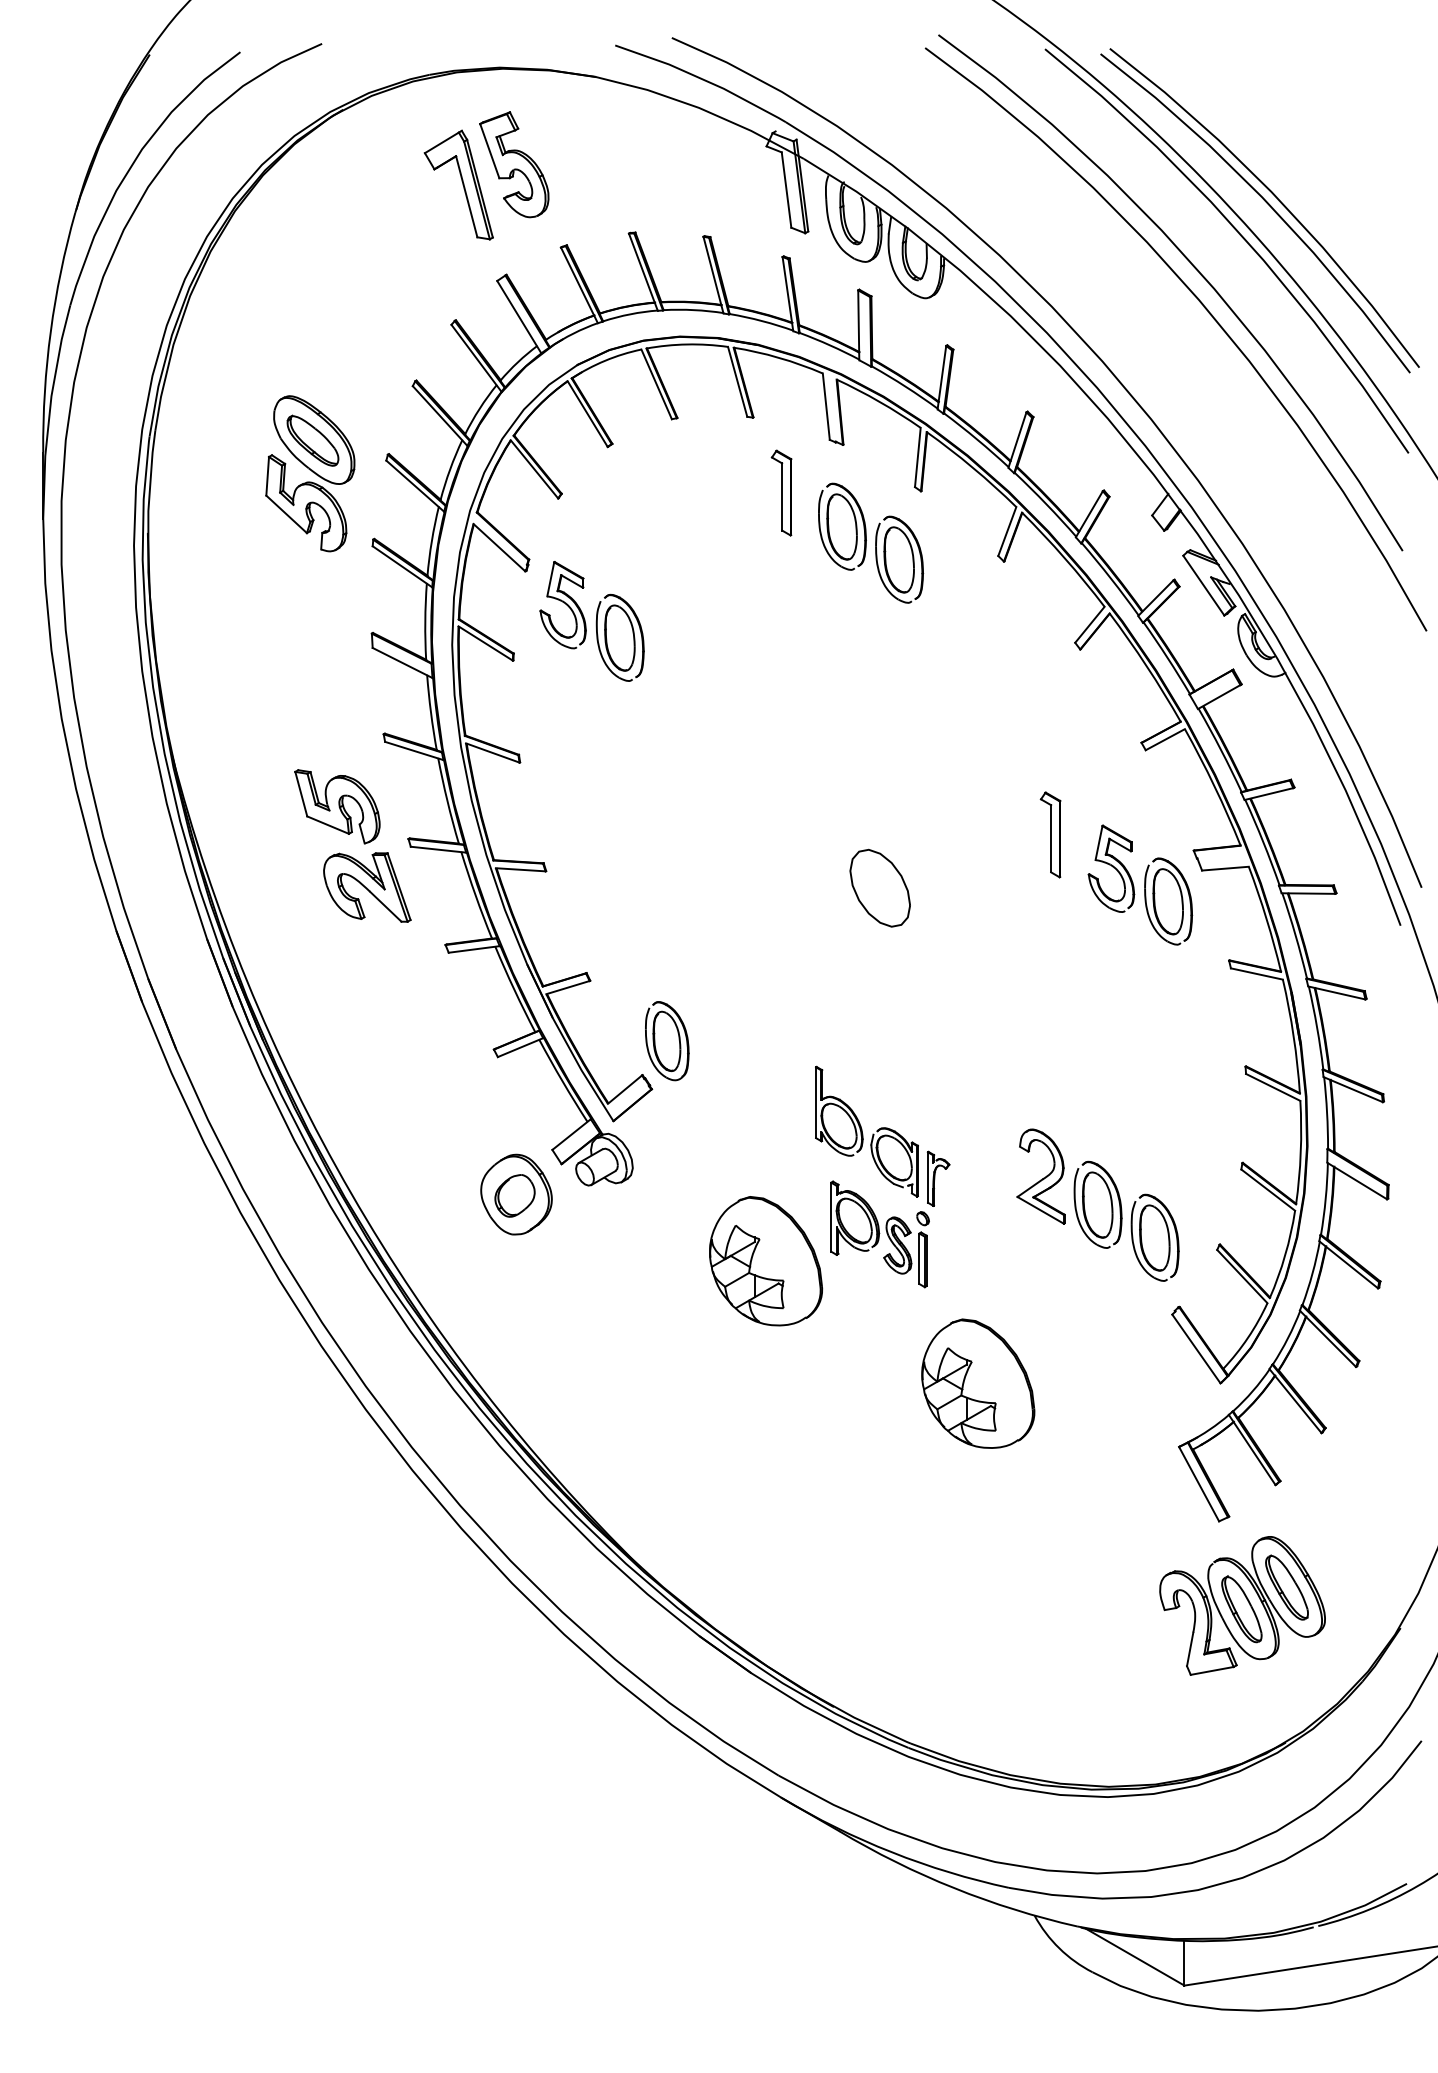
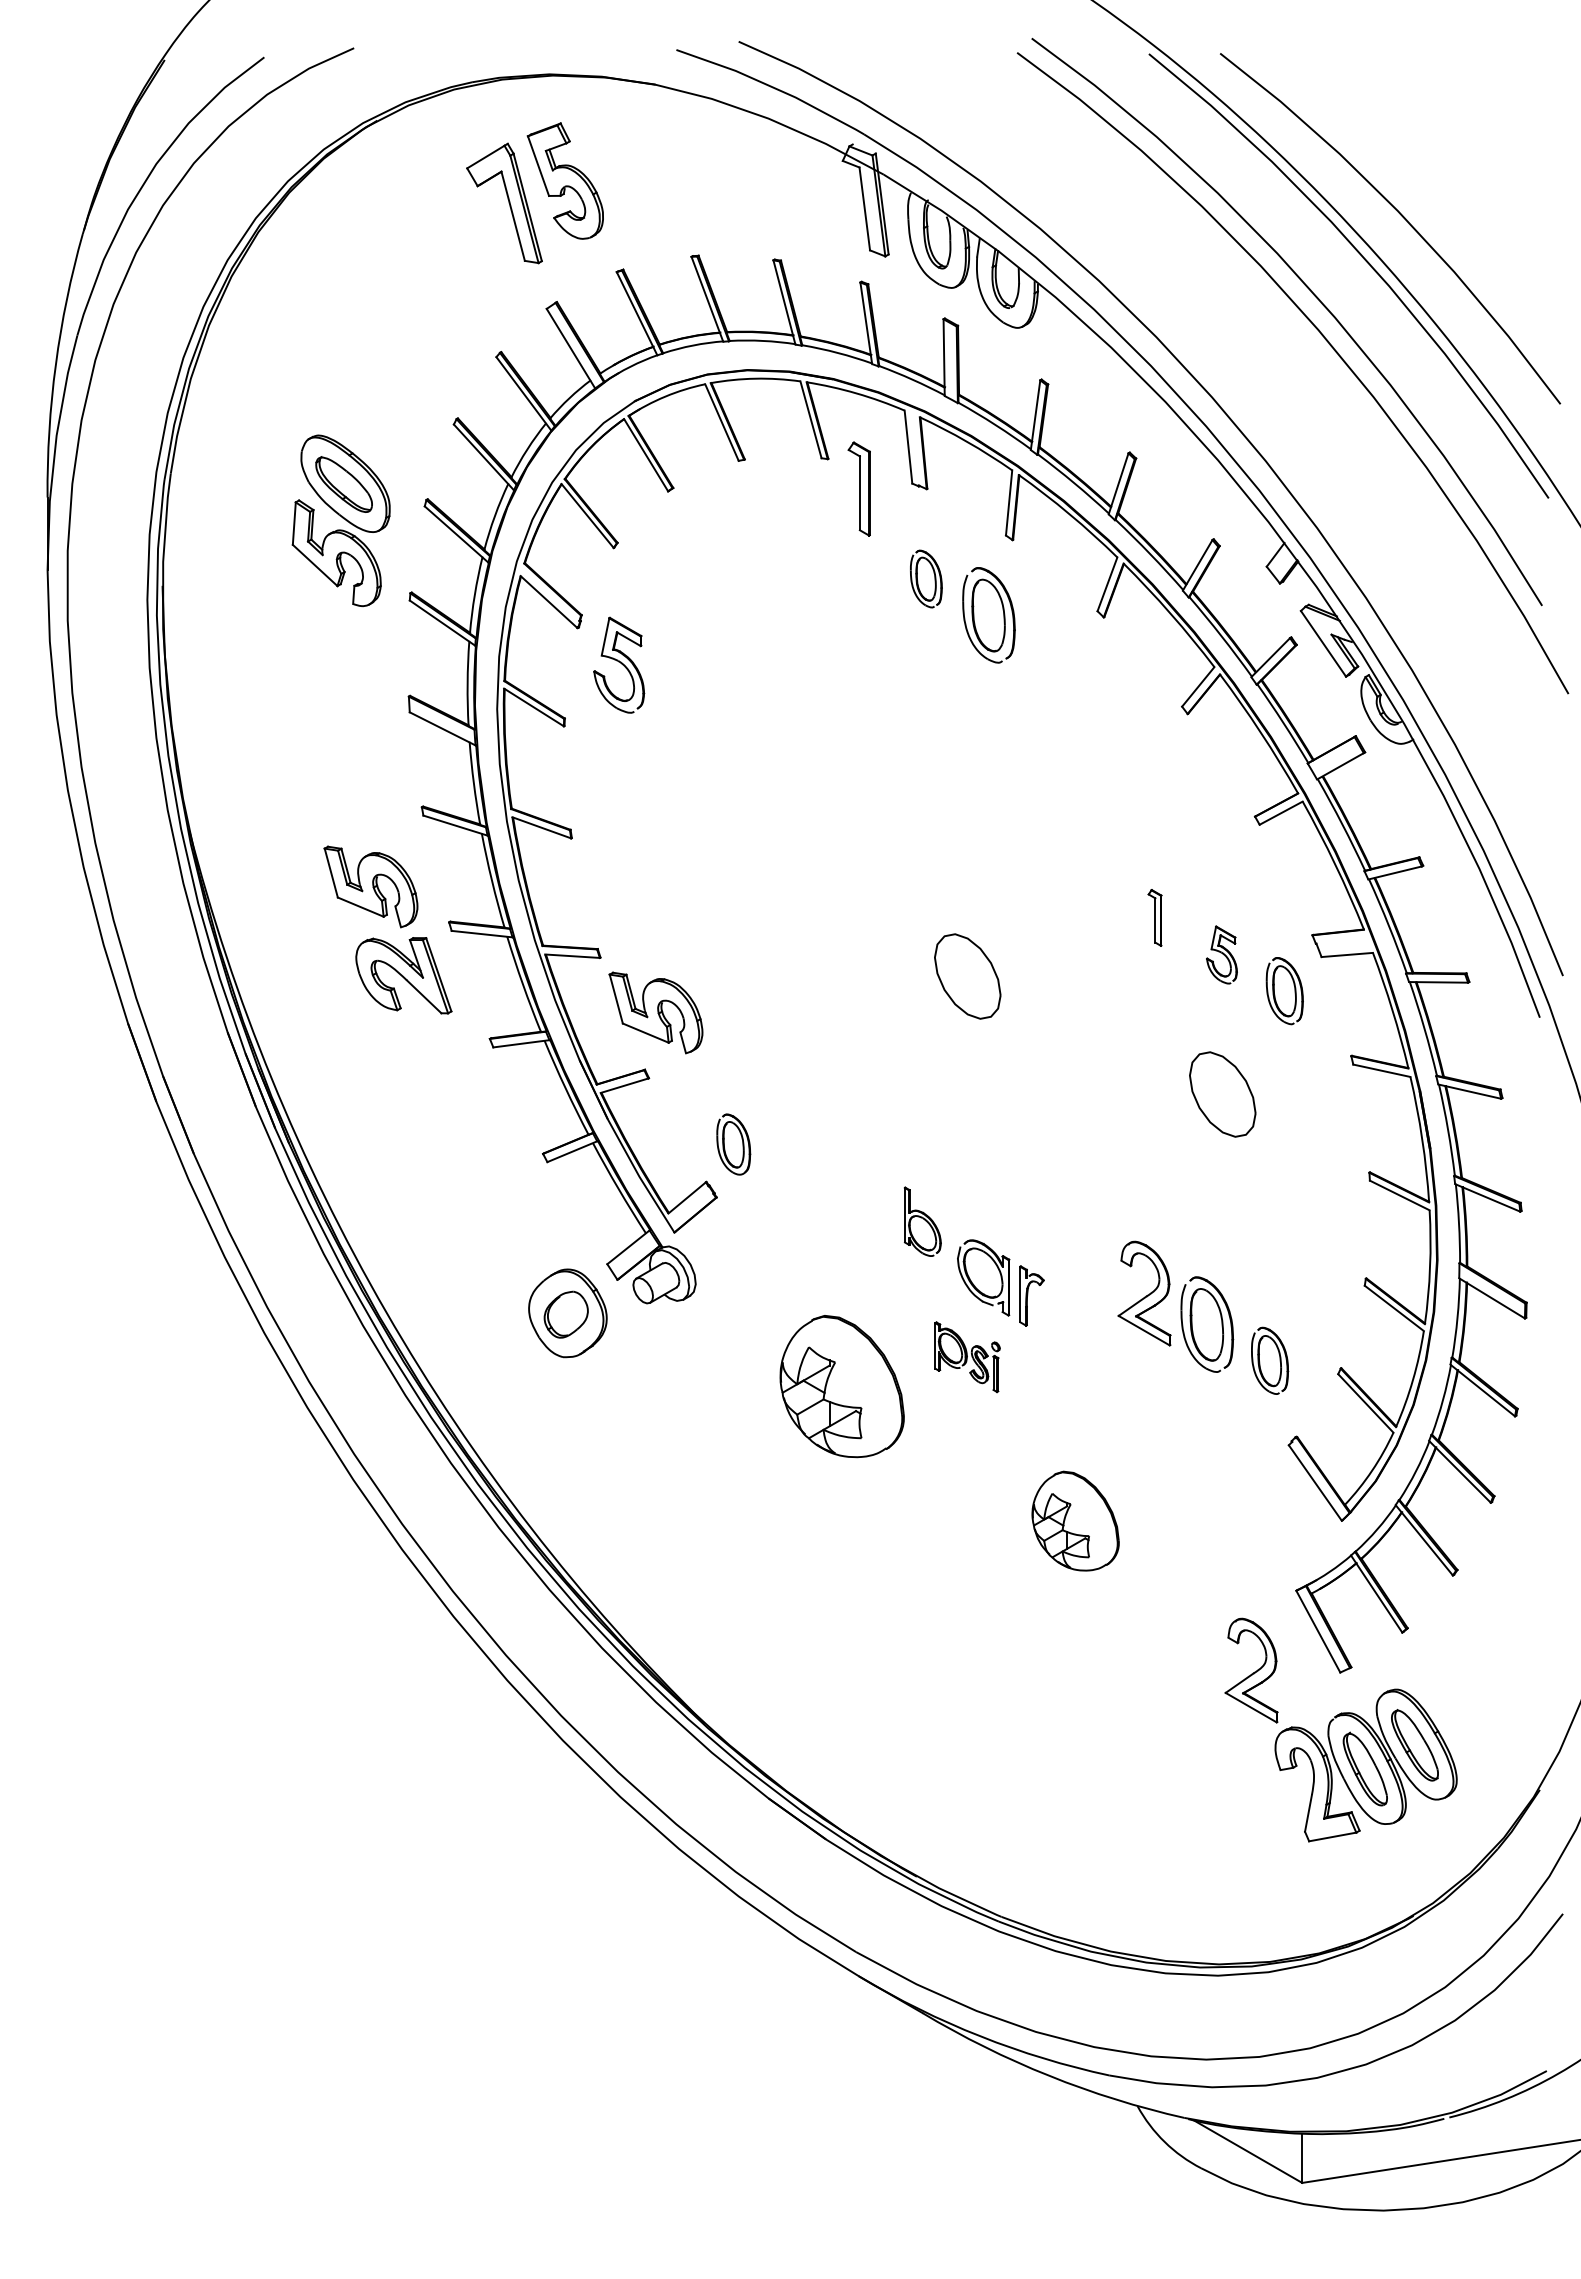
curve: (1265, 202) -> (1391, 222), removed
part: (780, 492) -> (858, 488), moved
part: (842, 526) -> (926, 578), size x0.6
part: (619, 638) -> (681, 701), removed
part: (1050, 834) -> (1154, 917), size x0.6
part: (1111, 868) -> (1221, 954), size x0.6
part: (1168, 900) -> (1284, 990), size x0.7
part: (596, 920) -> (655, 1012), added
part: (1111, 995) -> (1222, 1094), added
part: (667, 1041) -> (733, 1144), size x0.7
part: (839, 1111) -> (922, 1221), size x0.7
part: (879, 1234) -> (967, 1357), size x0.6
part: (1154, 1237) -> (1269, 1360), size x0.7
part: (978, 1383) -> (1075, 1520), size x0.7
part: (1138, 1519) -> (1251, 1670), added

